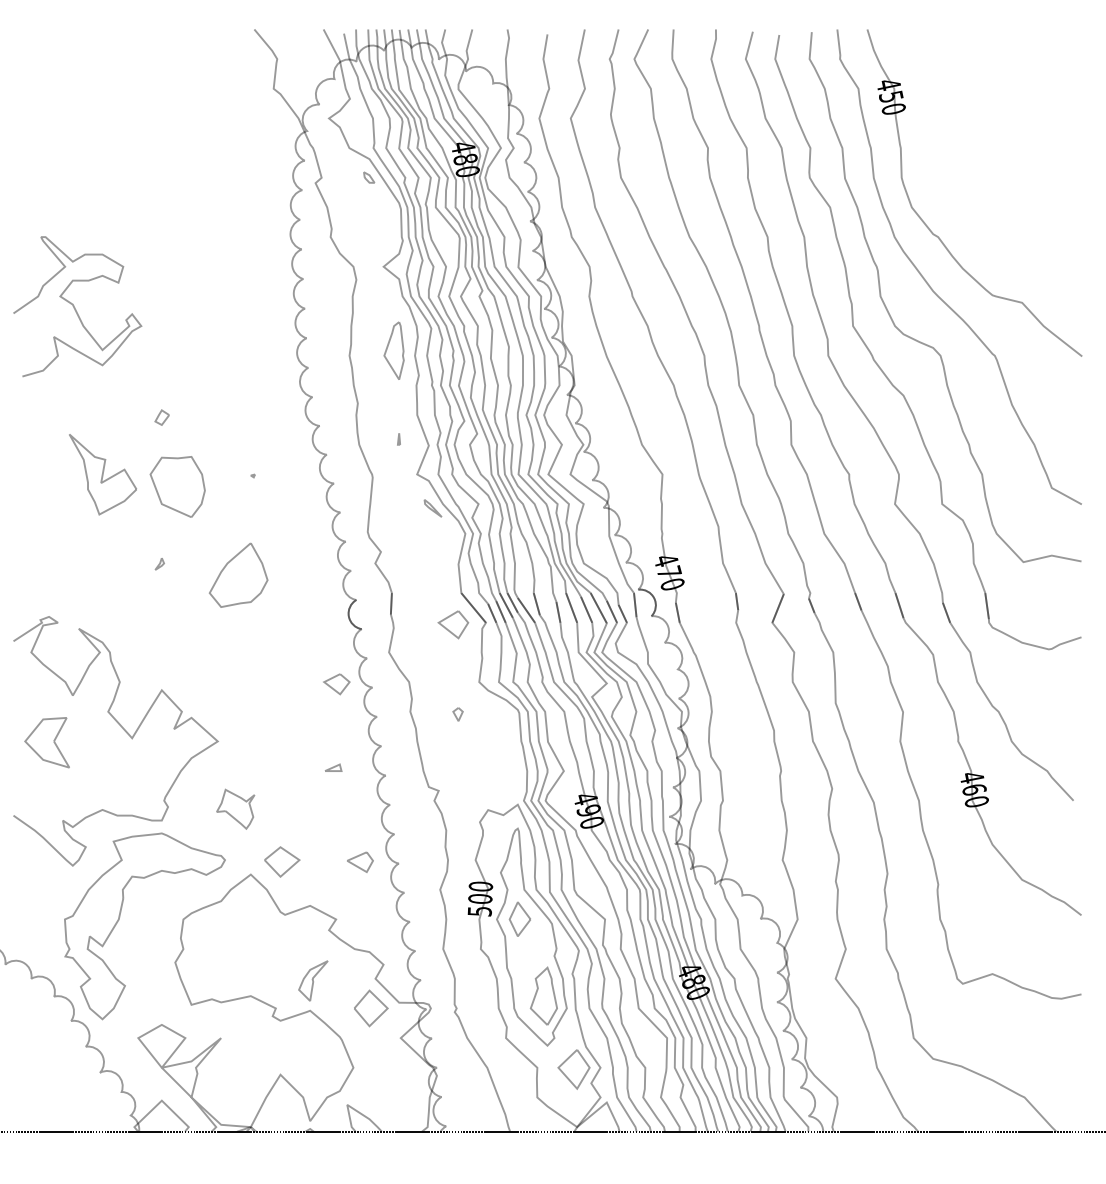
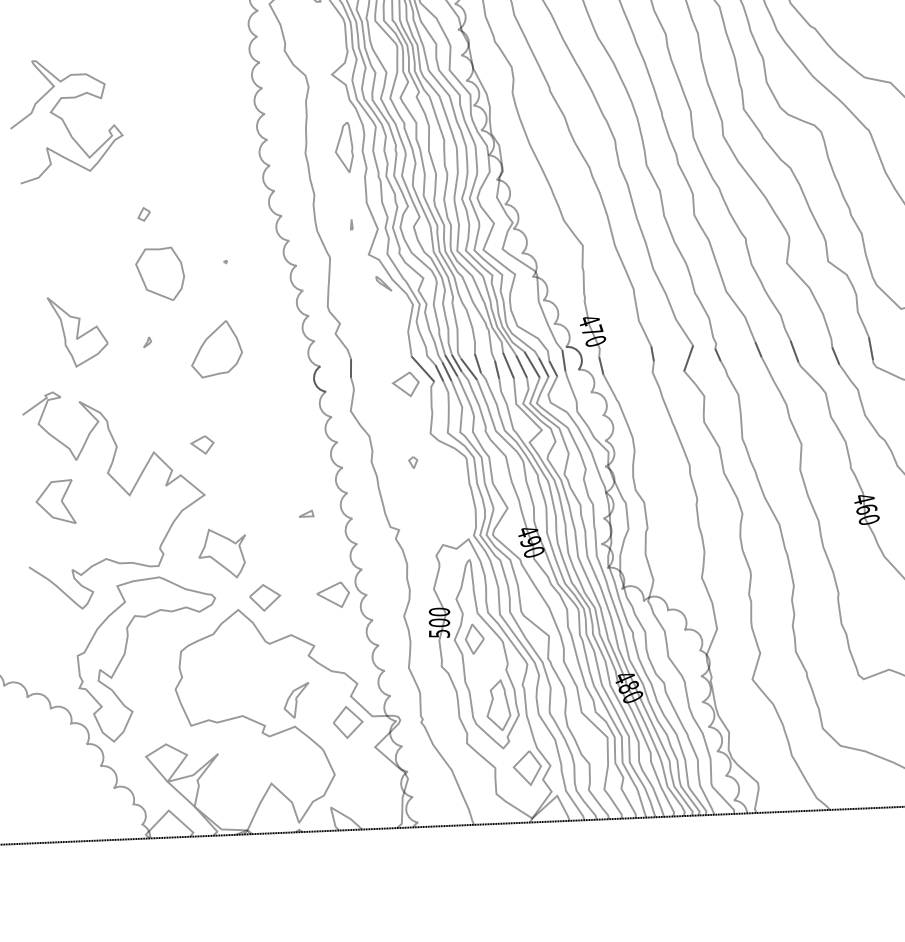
part: (102, 474) -> (77, 331), moved
part: (336, 684) -> (202, 445), moved
part: (235, 808) -> (222, 552), size x1.43
part: (360, 862) -> (333, 595), size x1.43

